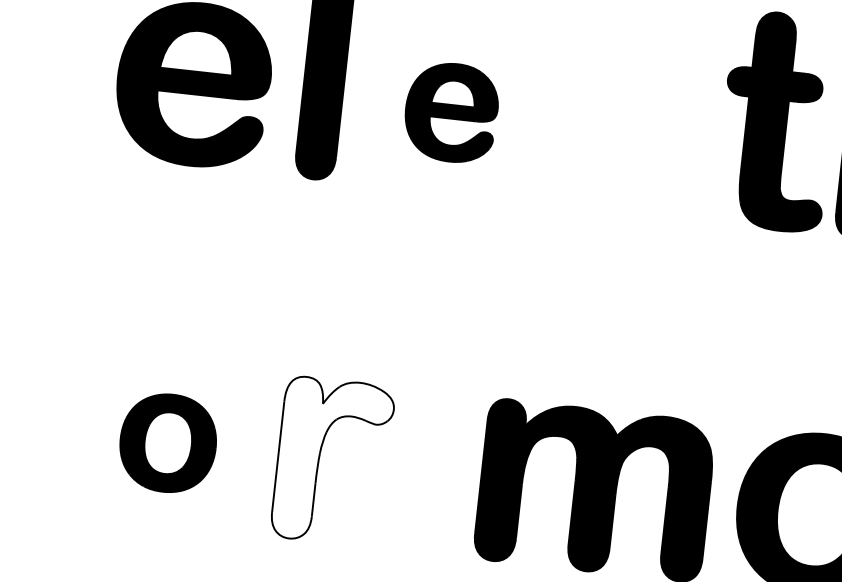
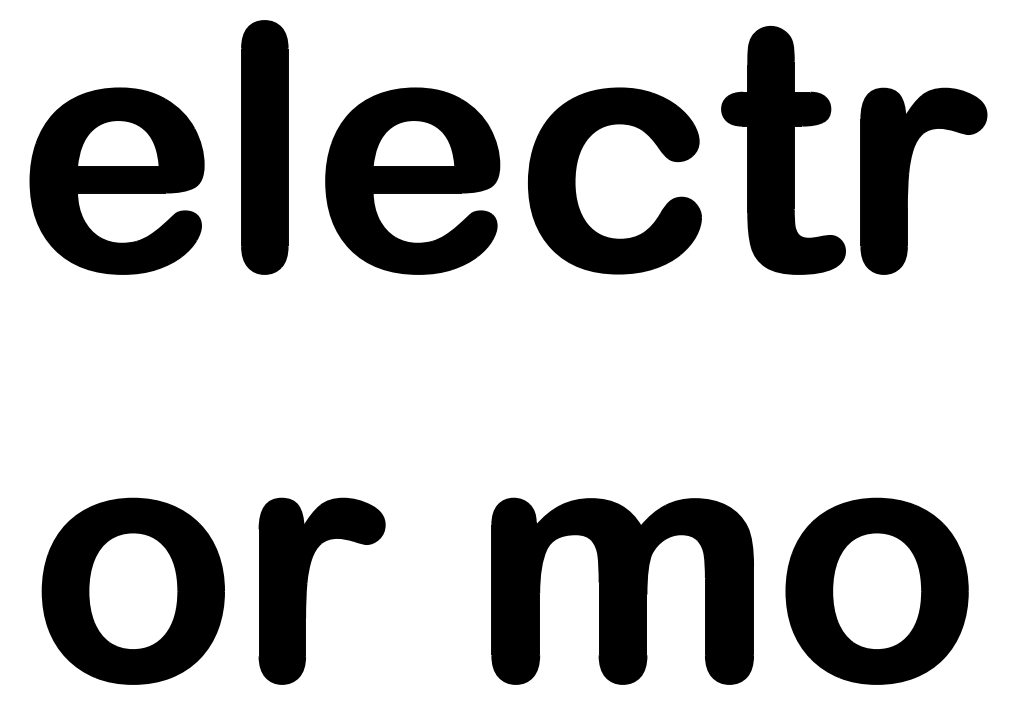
part: (451, 112) -> (412, 180), size x1.67
part: (593, 127) -> (575, 180), added
part: (167, 442) -> (132, 590), size x1.67
fill: (332, 460) -> (321, 590), added

